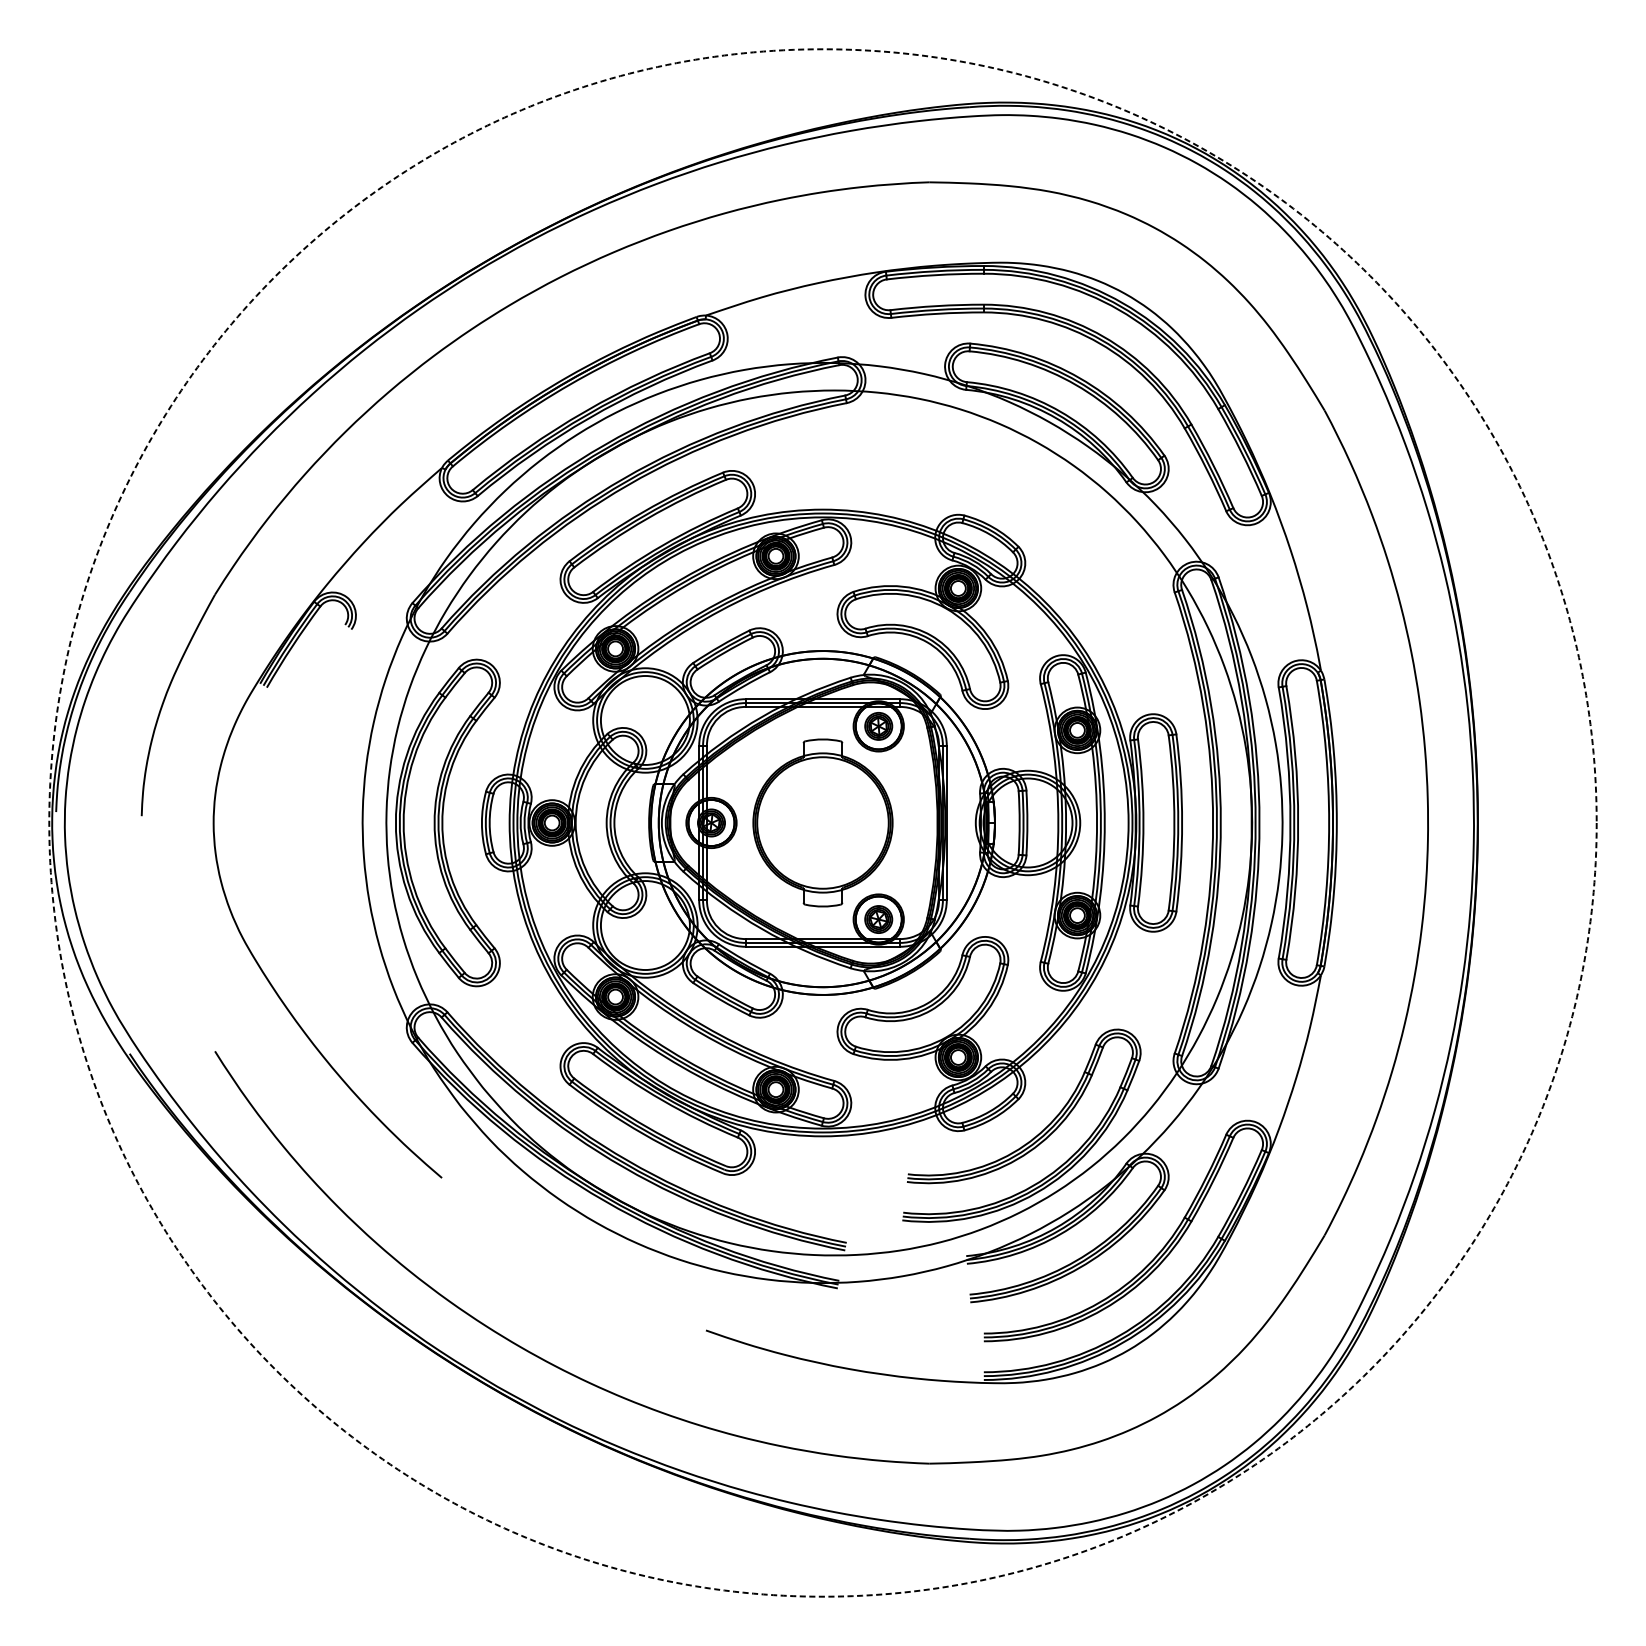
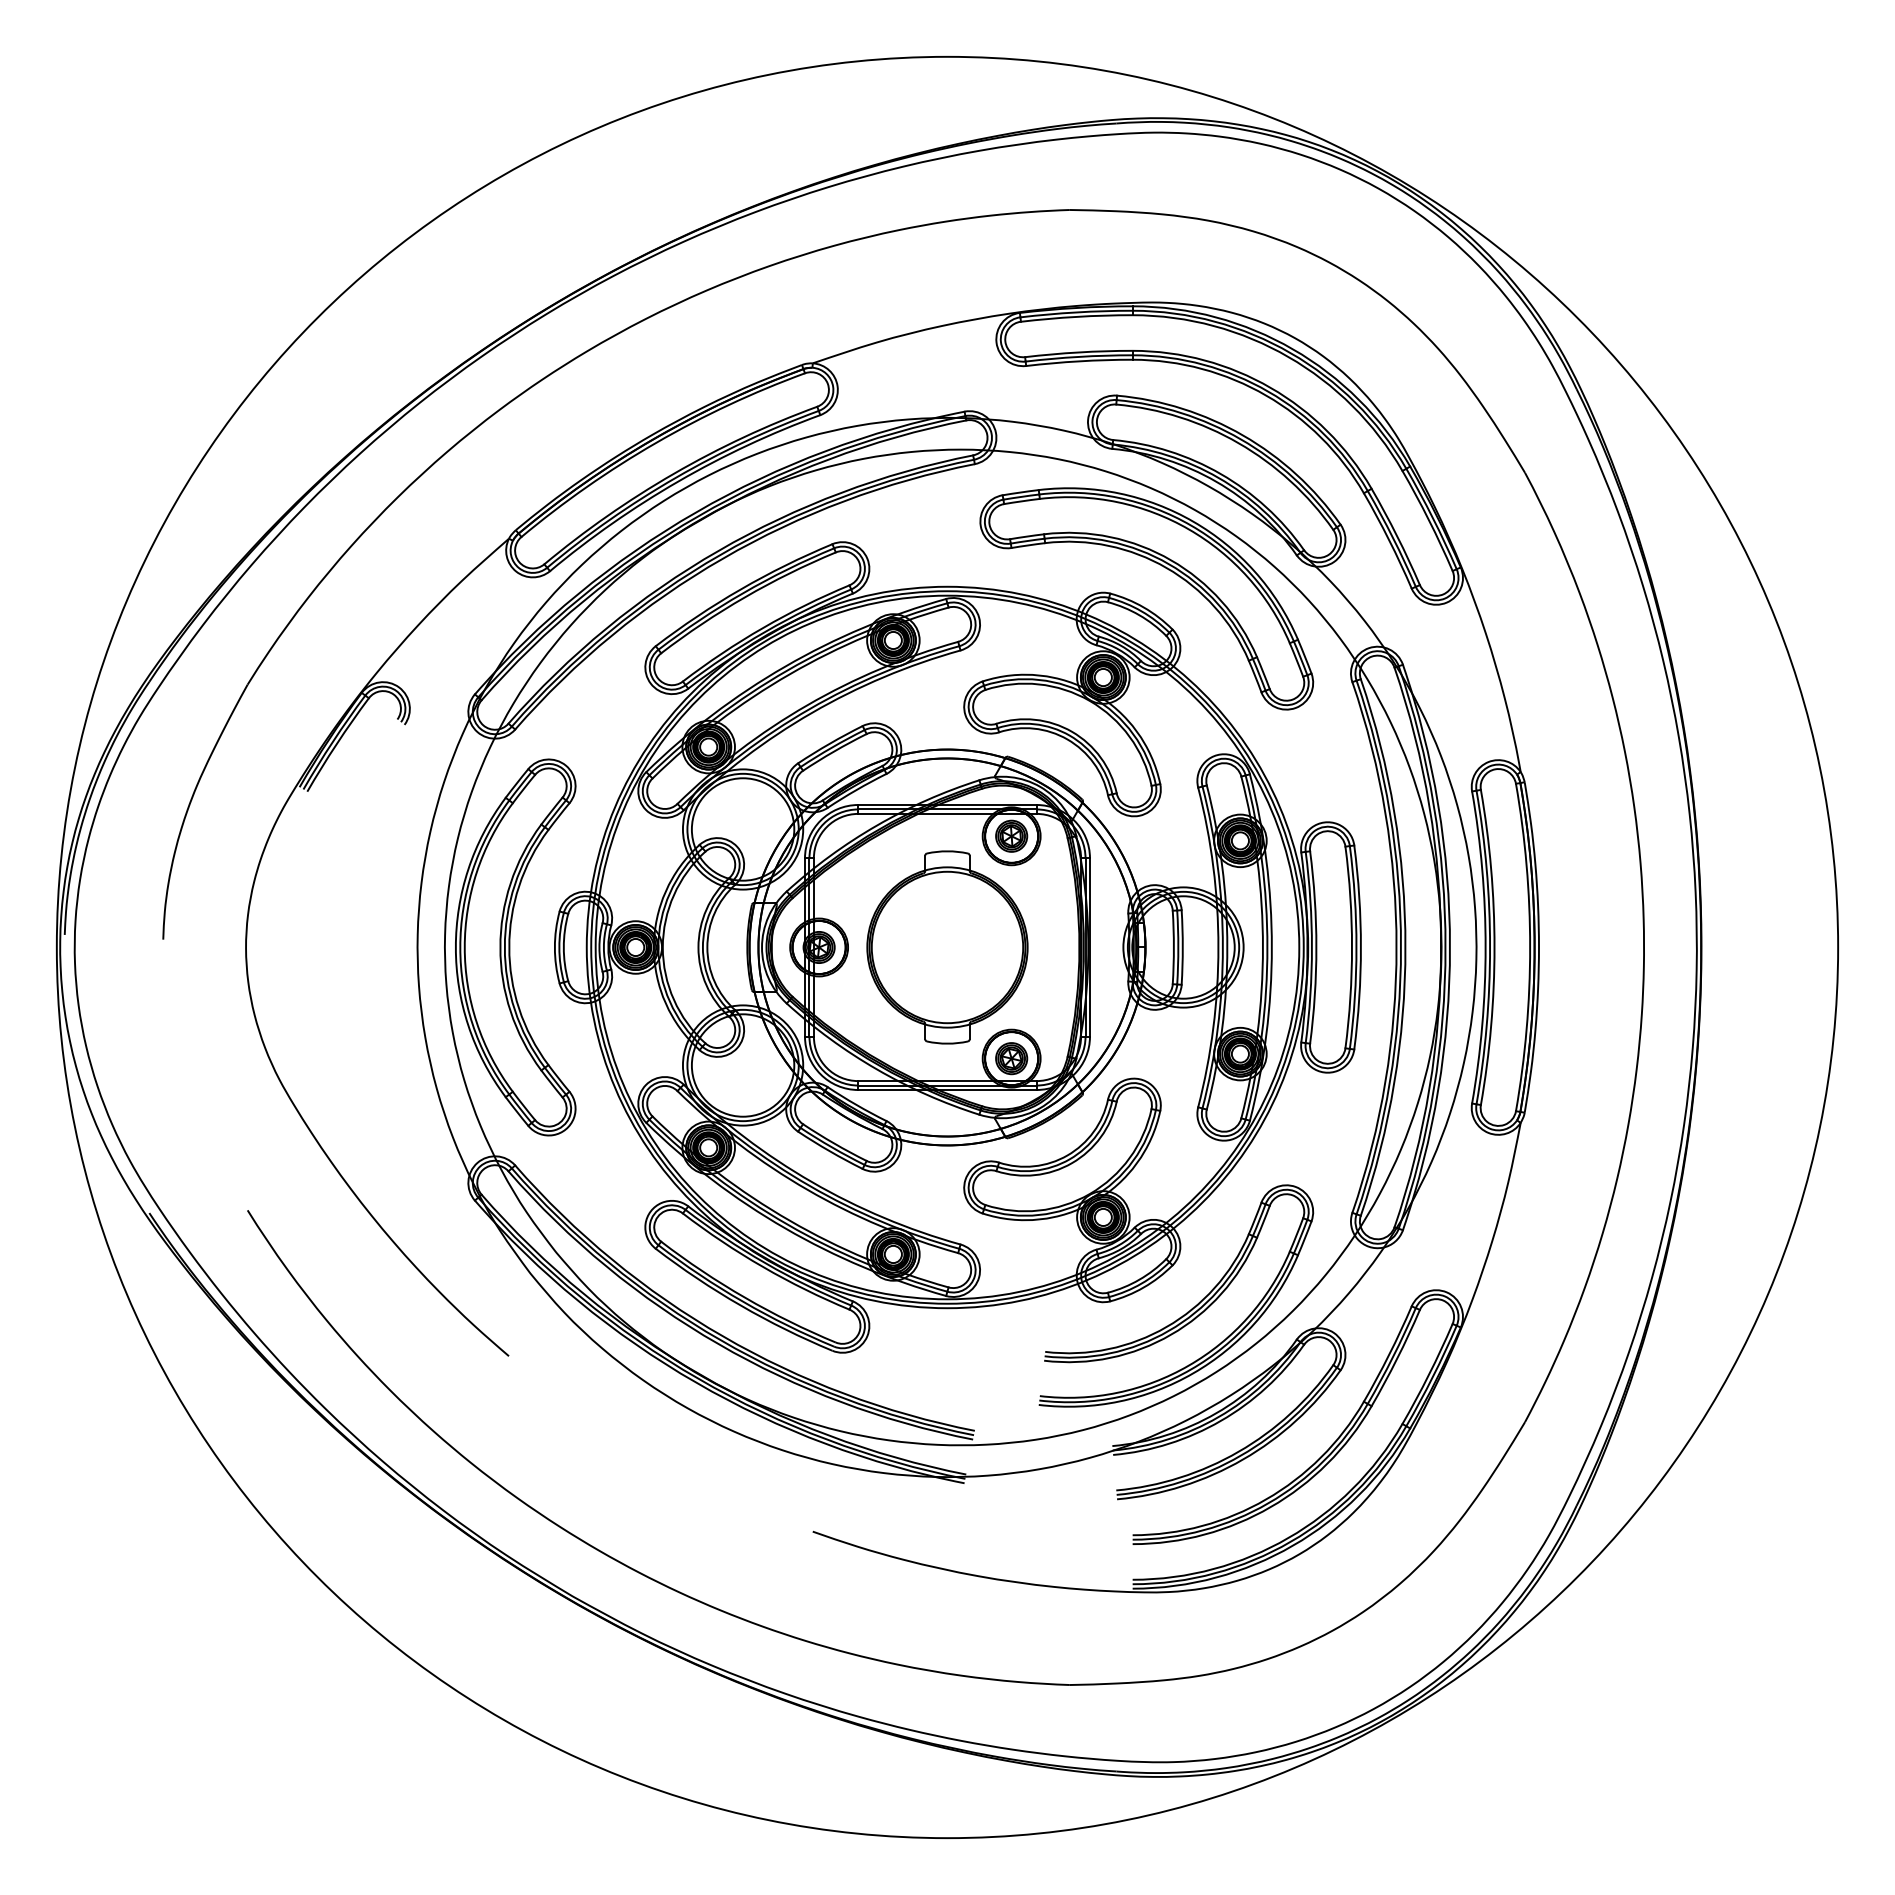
part: (1013, 494) -> (1166, 569), added
circle: (823, 823) -> (947, 947), dashed -> solid

